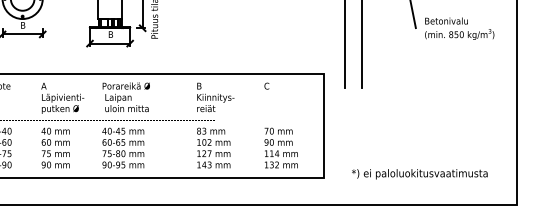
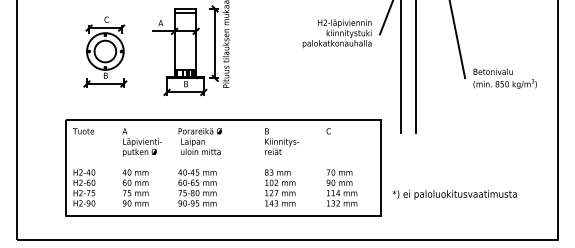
text: (419, 173) -> (454, 194), moved

